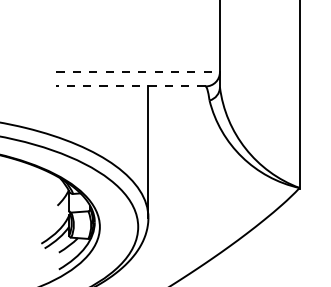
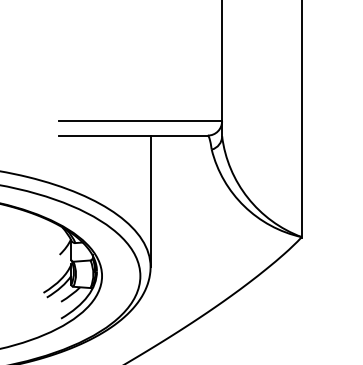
line: (138, 72) -> (140, 121), dashed -> solid
line: (131, 86) -> (133, 135), dashed -> solid

